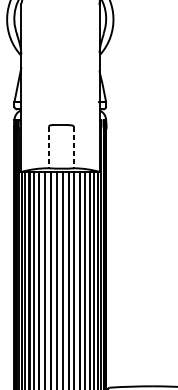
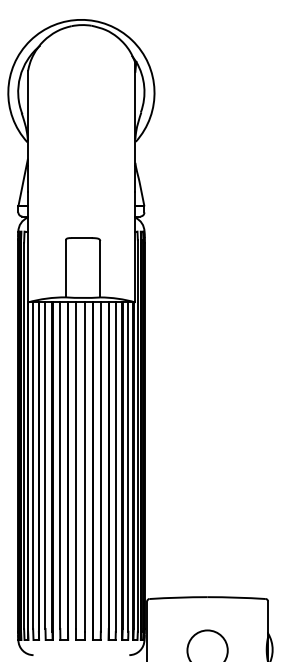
line: (48, 147) -> (65, 269), dashed -> solid
line: (74, 147) -> (100, 269), dashed -> solid

